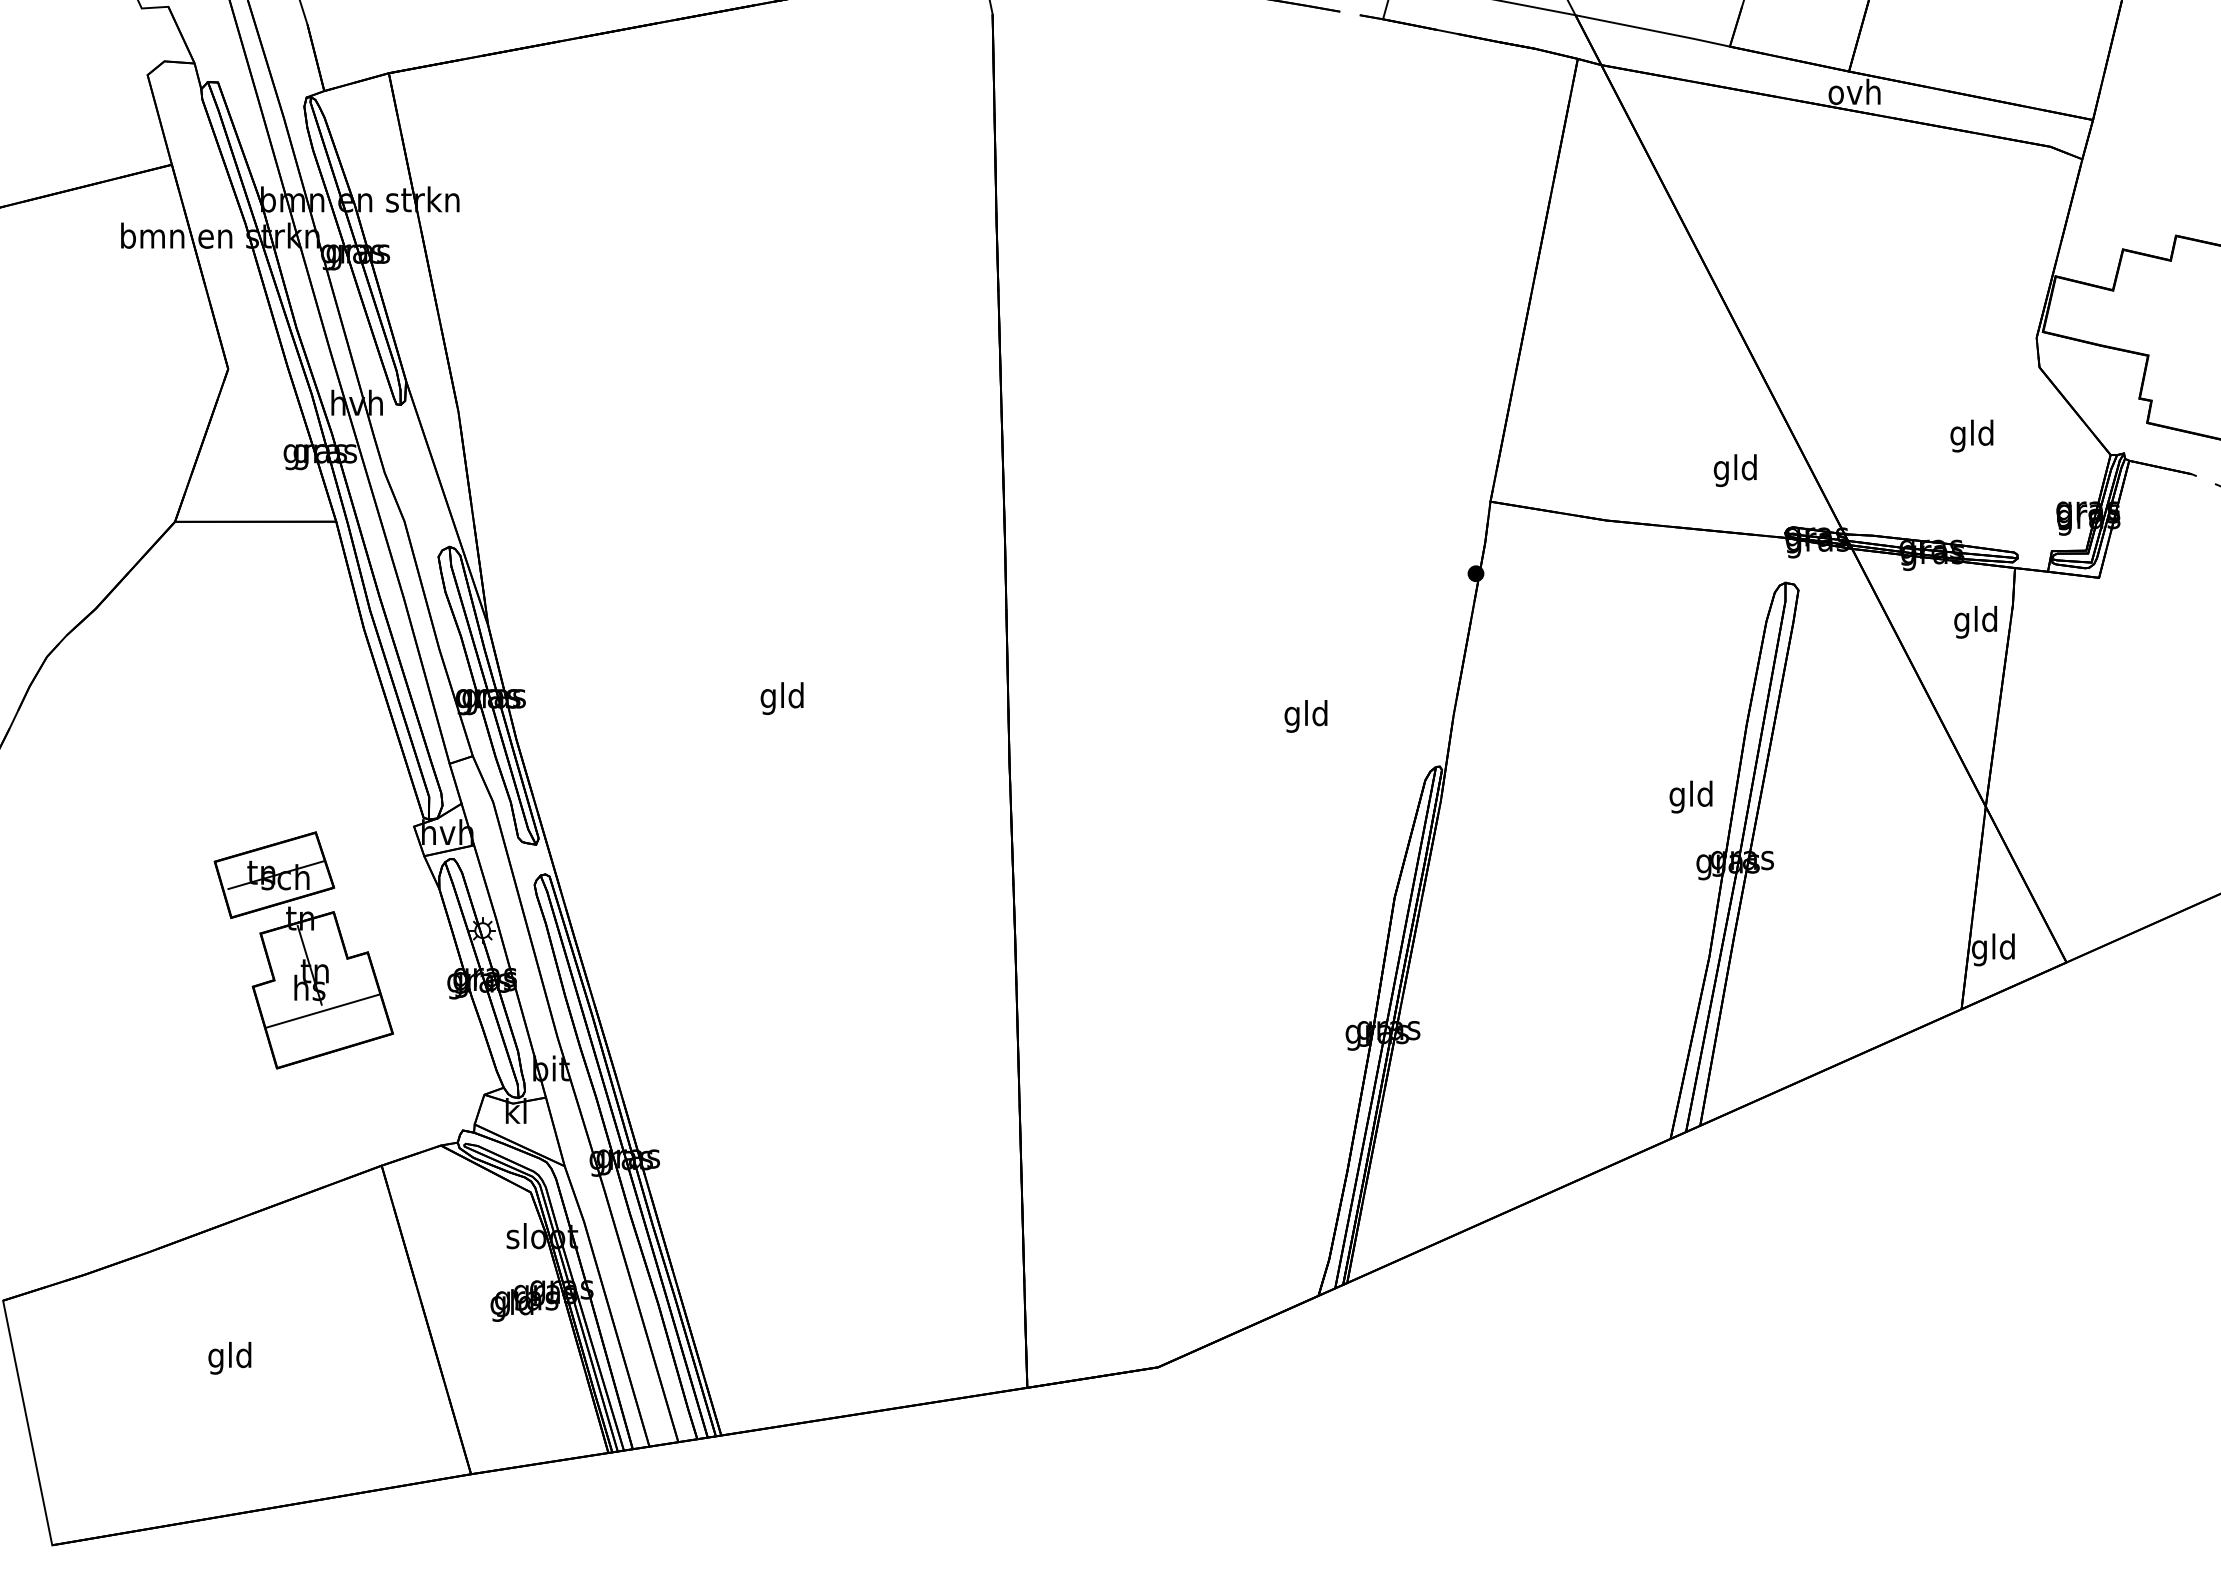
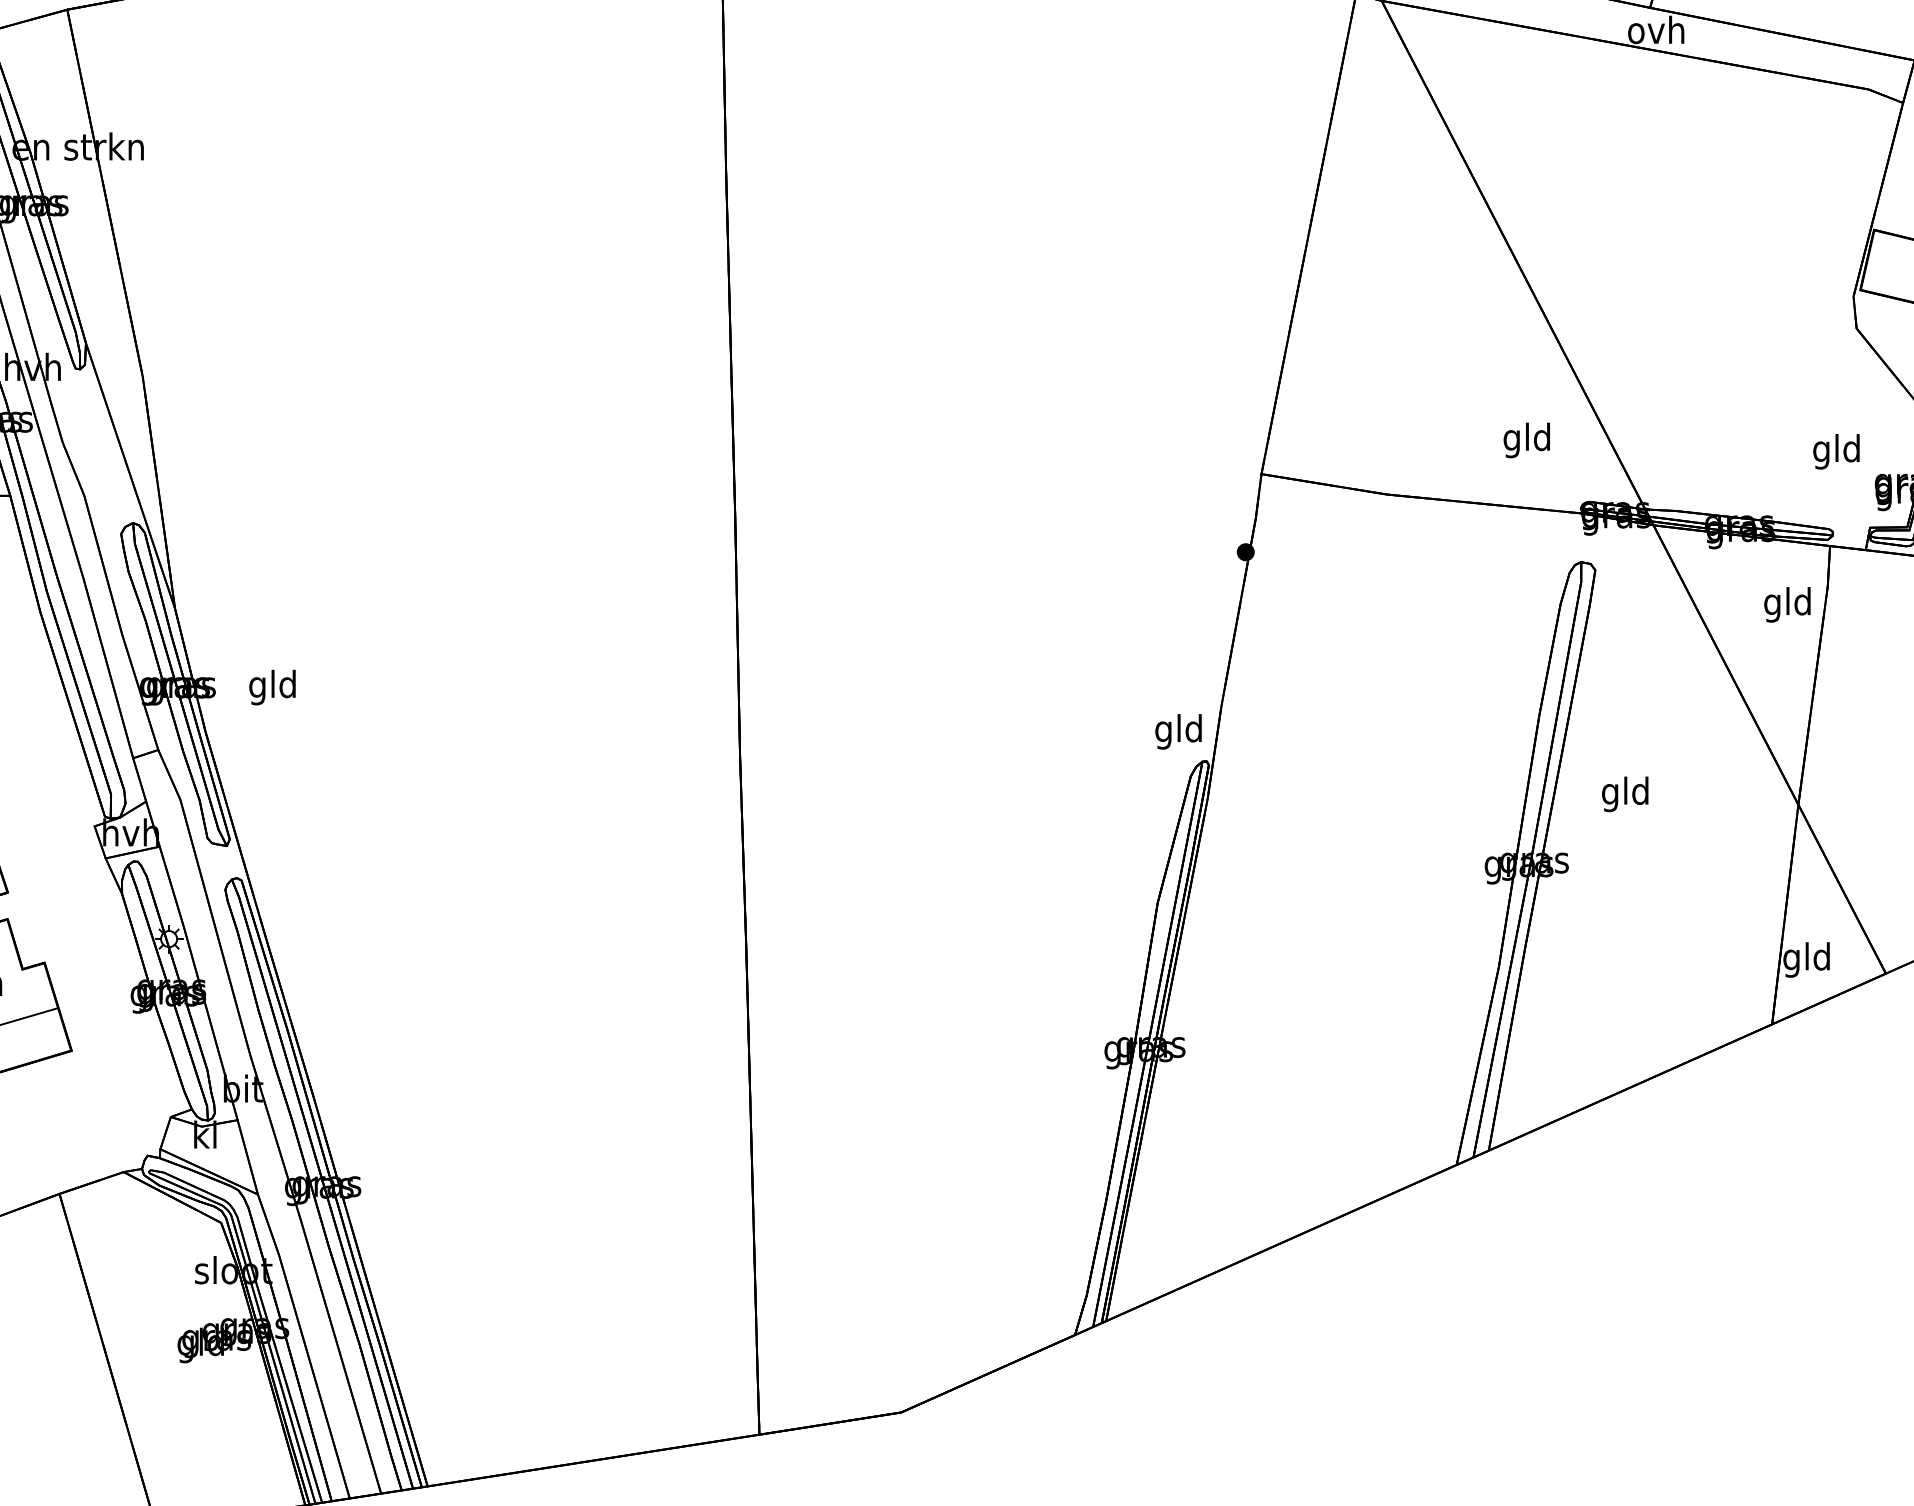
text: (1971, 435) -> (1836, 451), moved
text: (781, 698) -> (271, 687), moved
text: (1305, 716) -> (1178, 731), moved
text: (1690, 796) -> (1624, 793), moved

